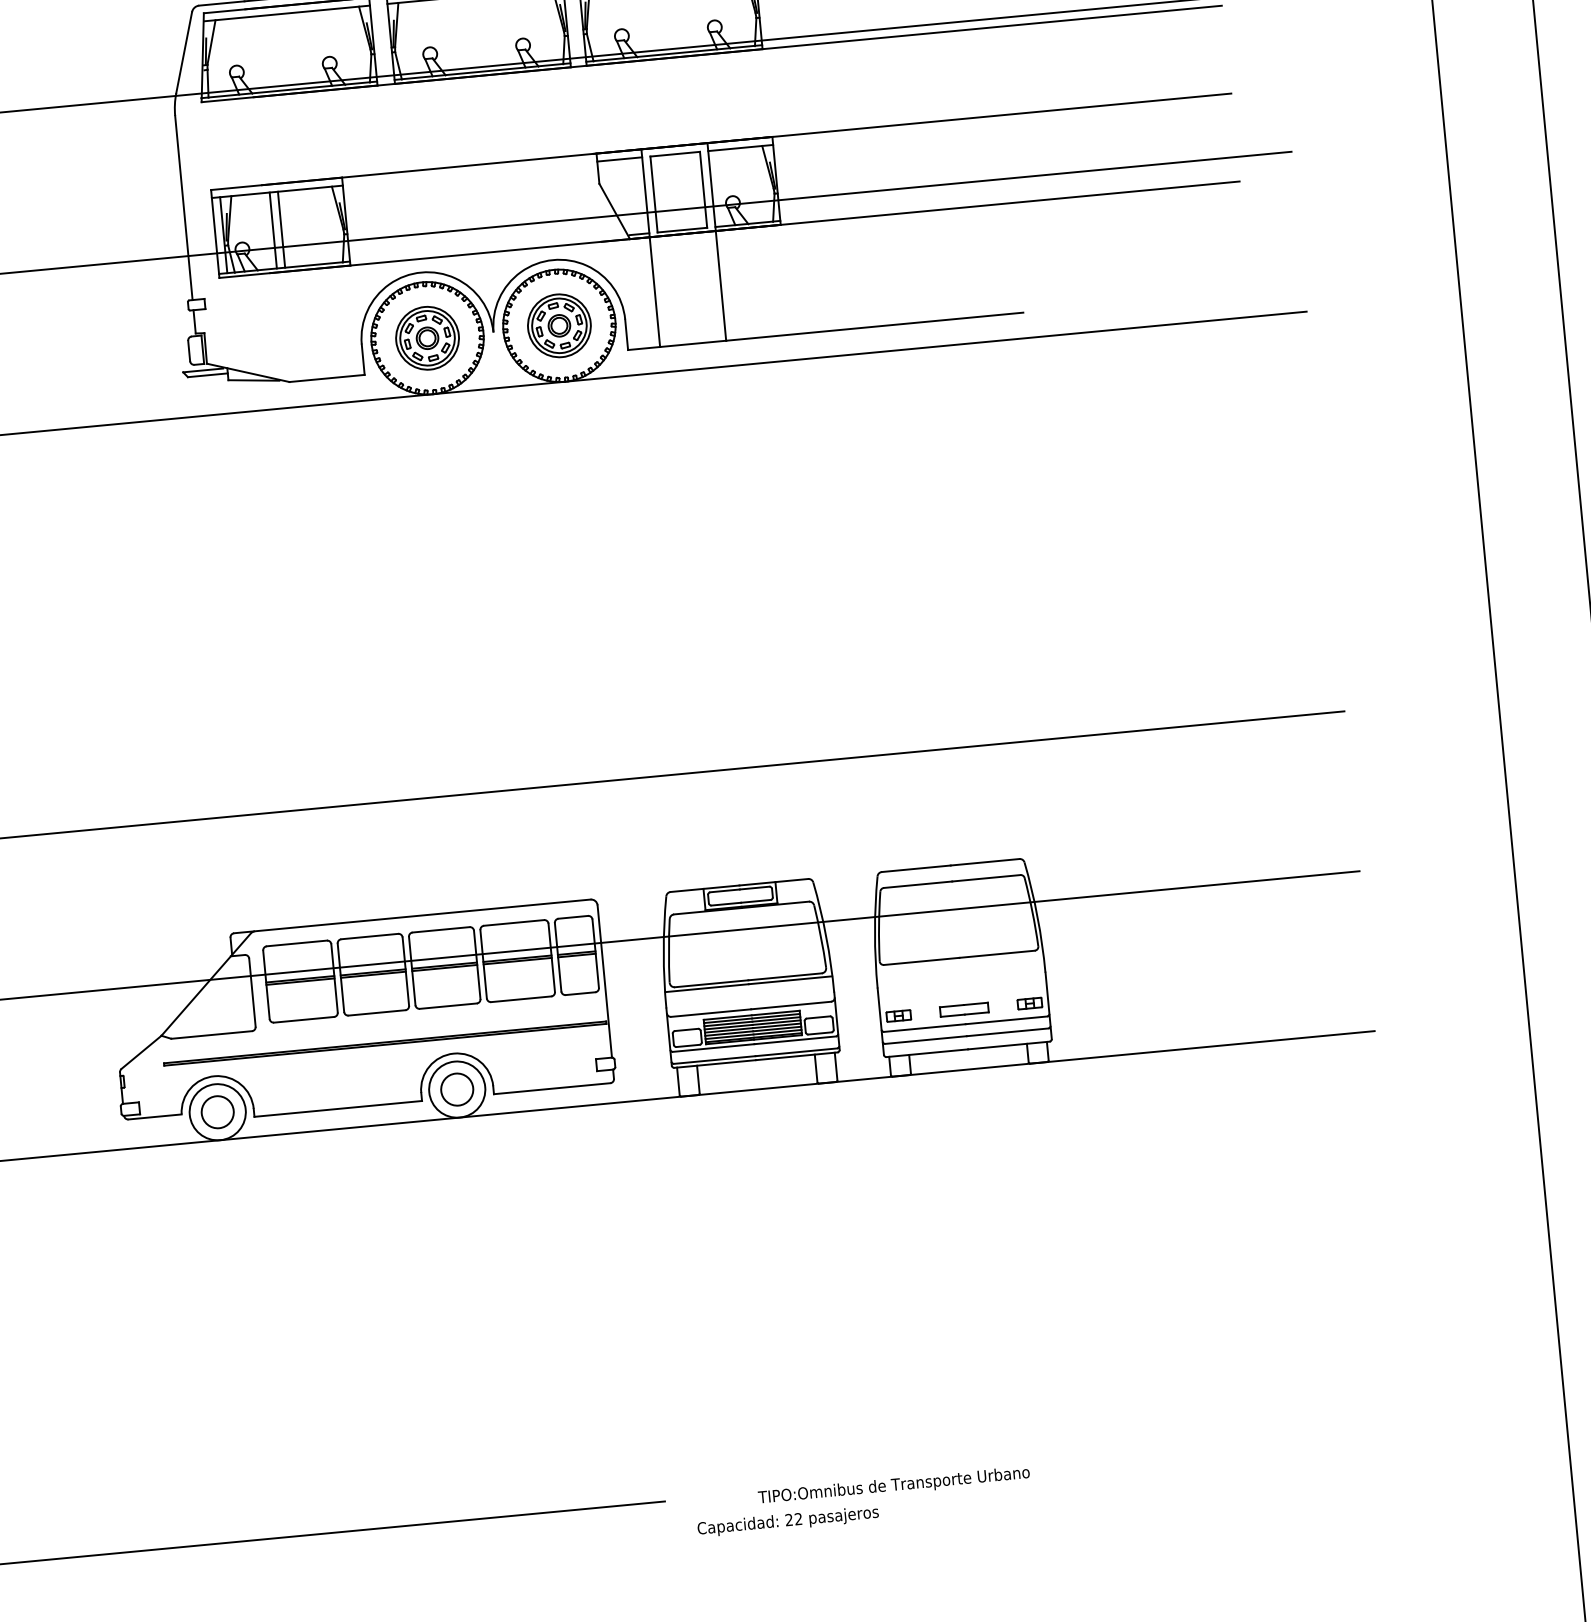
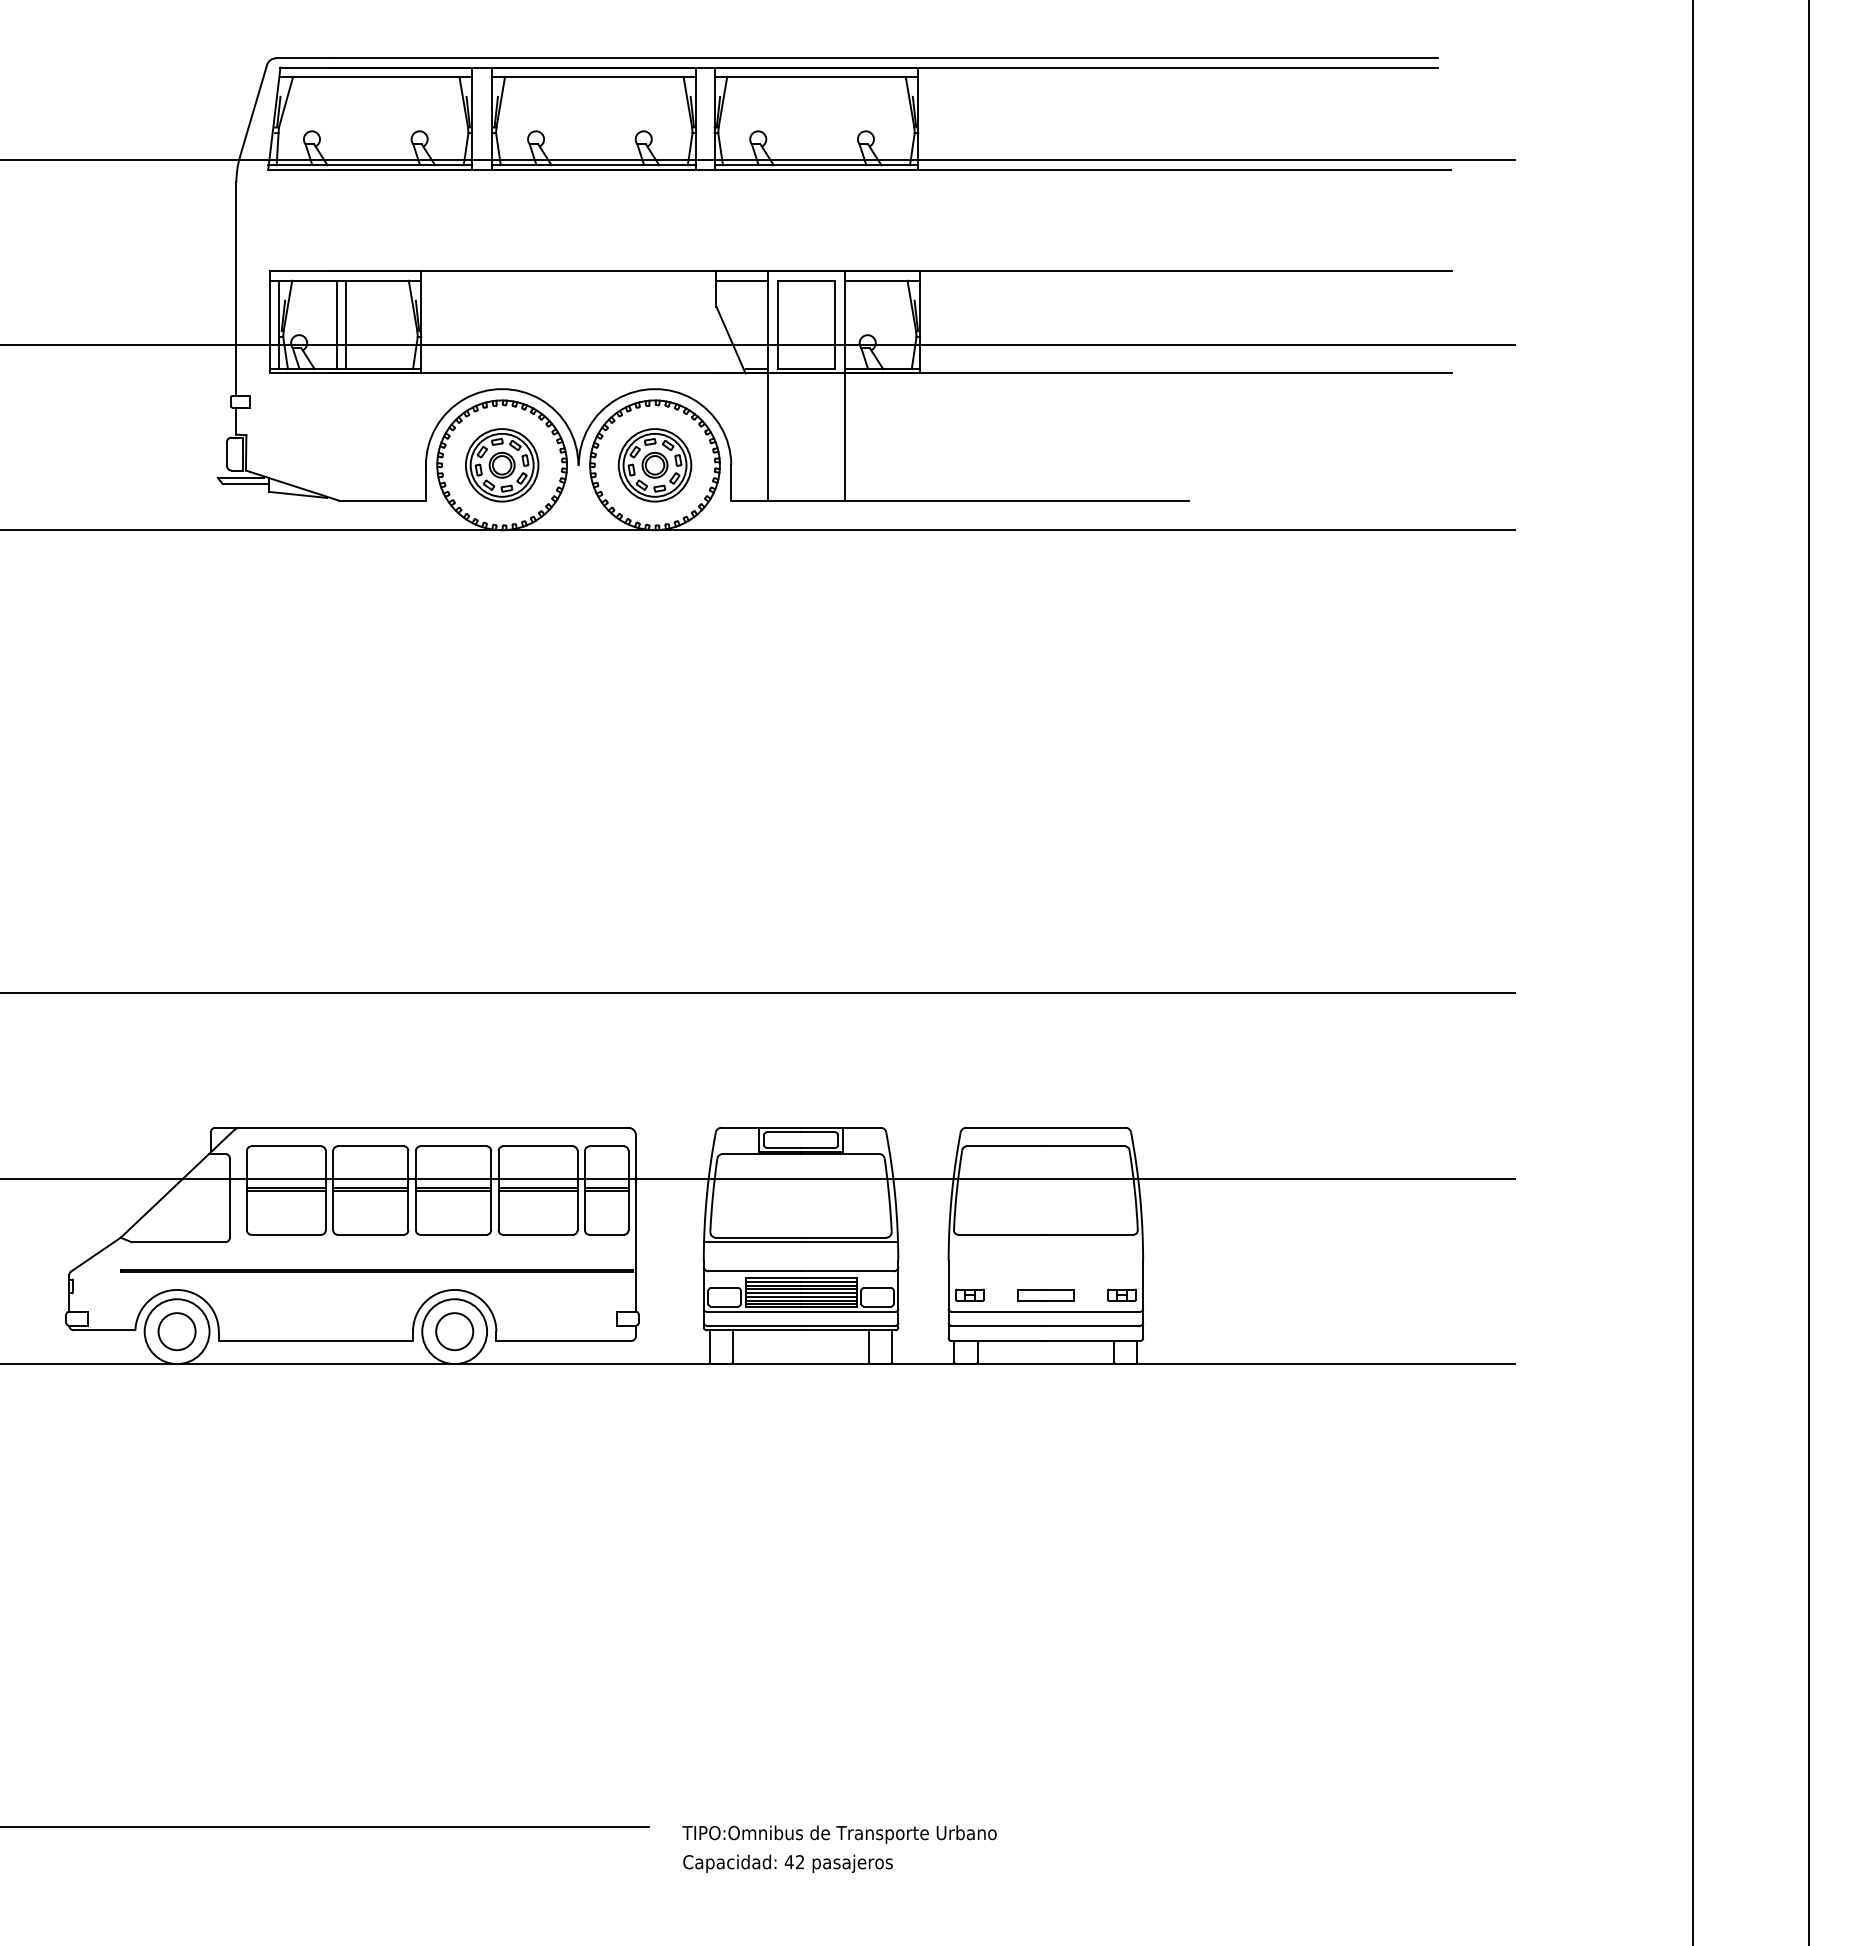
text: (894, 1486) -> (839, 1834), moved
text: (788, 1520) -> (788, 1862), 22 -> 42

